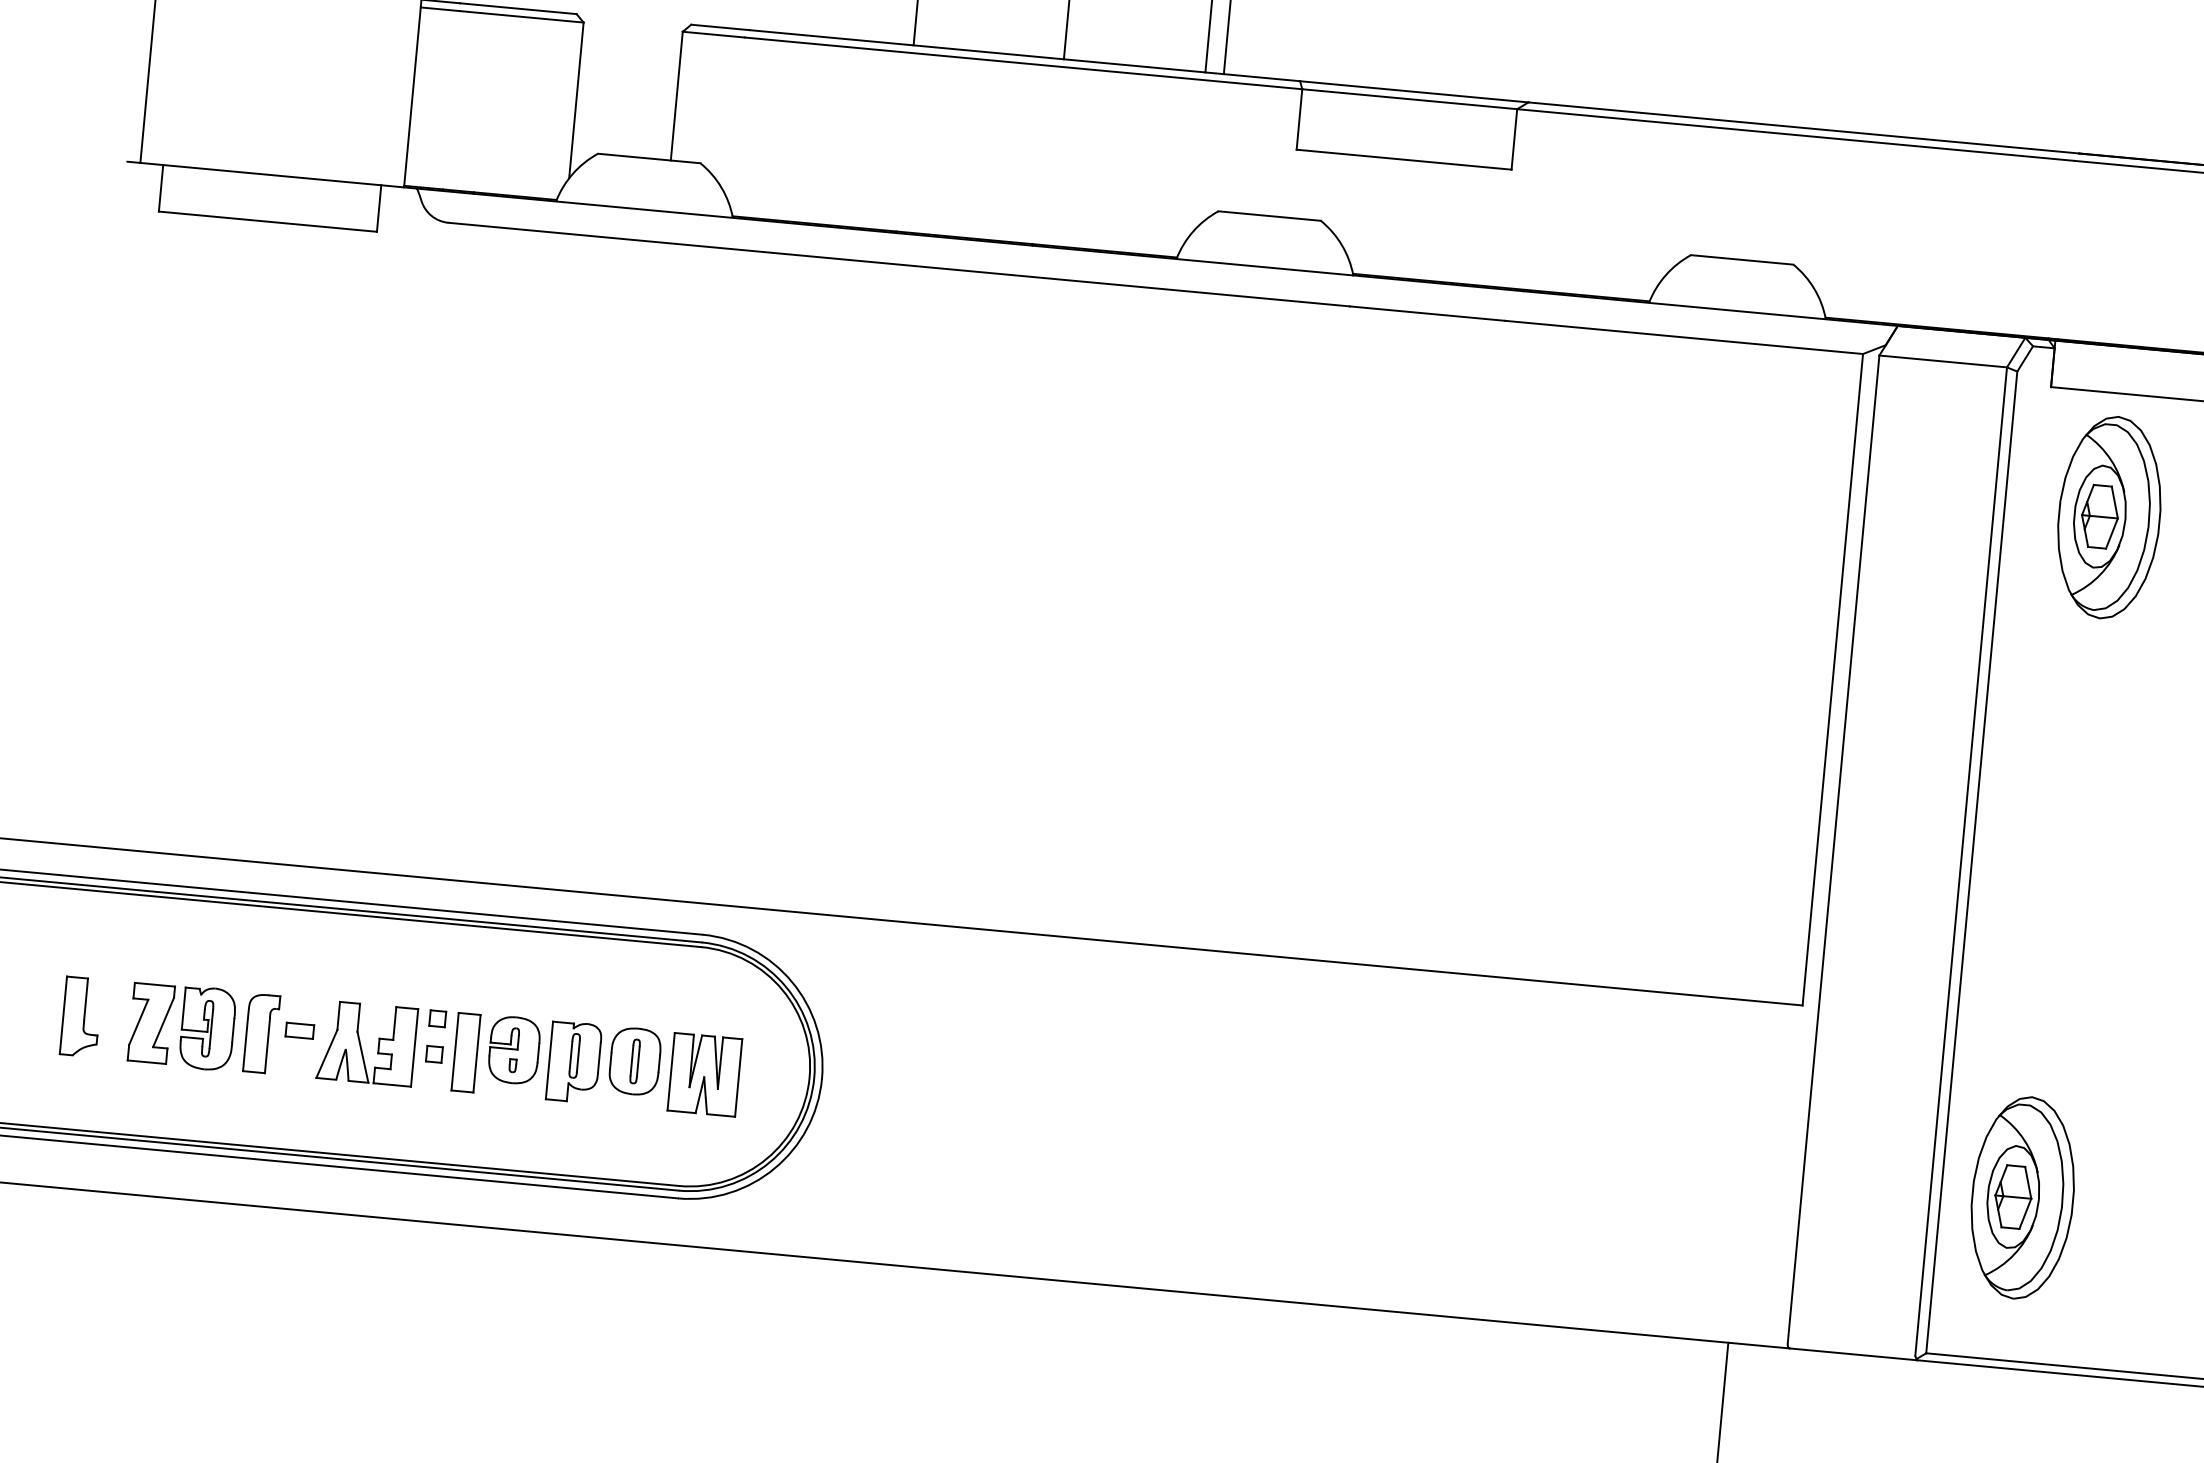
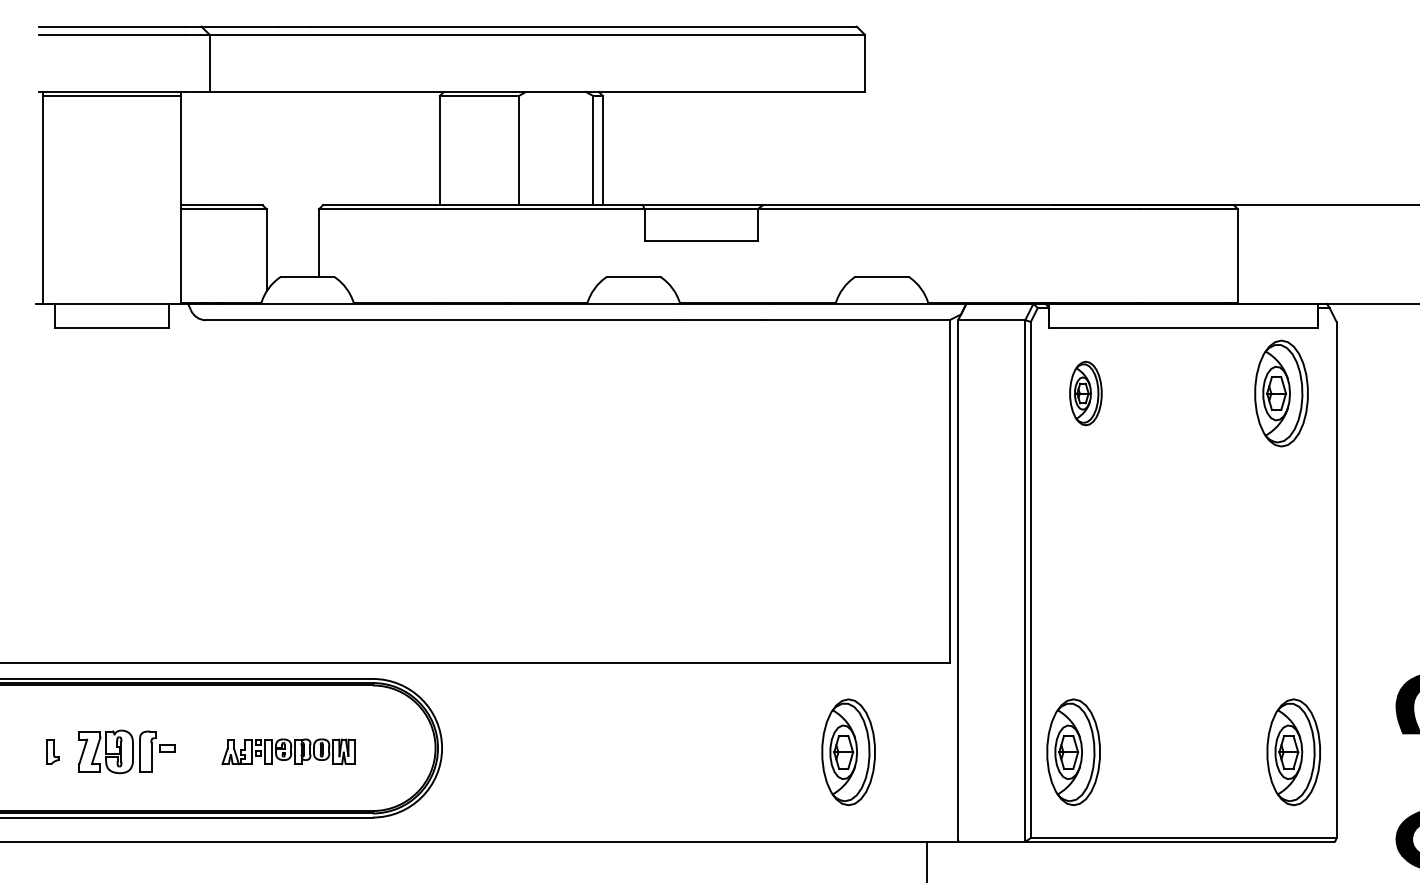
part: (2108, 517) -> (1085, 393), size x0.6
part: (80, 1016) -> (52, 751), size x0.6
part: (529, 1057) -> (288, 751), size x0.6
part: (1594, 1158) -> (848, 752), added

